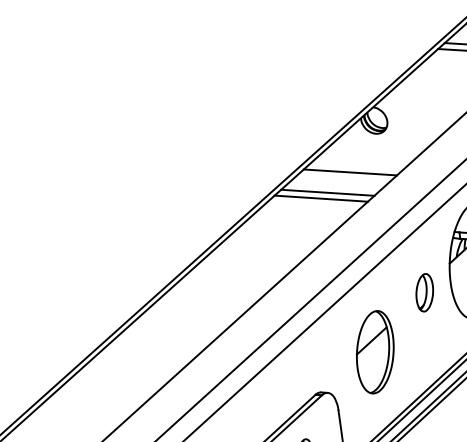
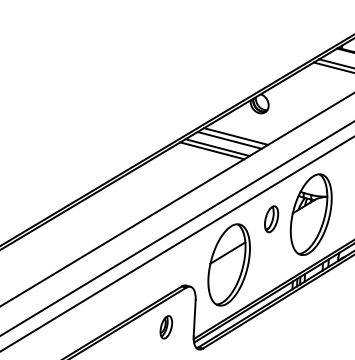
line: (342, 179) -> (229, 140), added
part: (424, 293) -> (271, 219), moved
part: (374, 351) -> (228, 264), size x1.43

